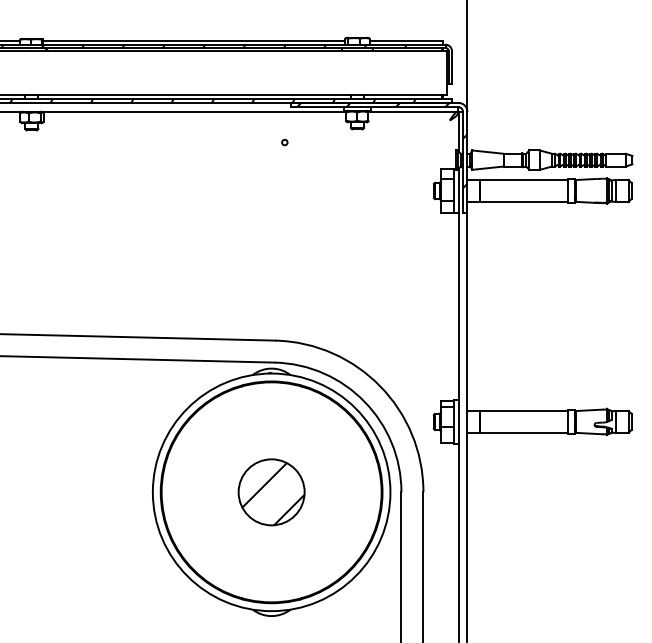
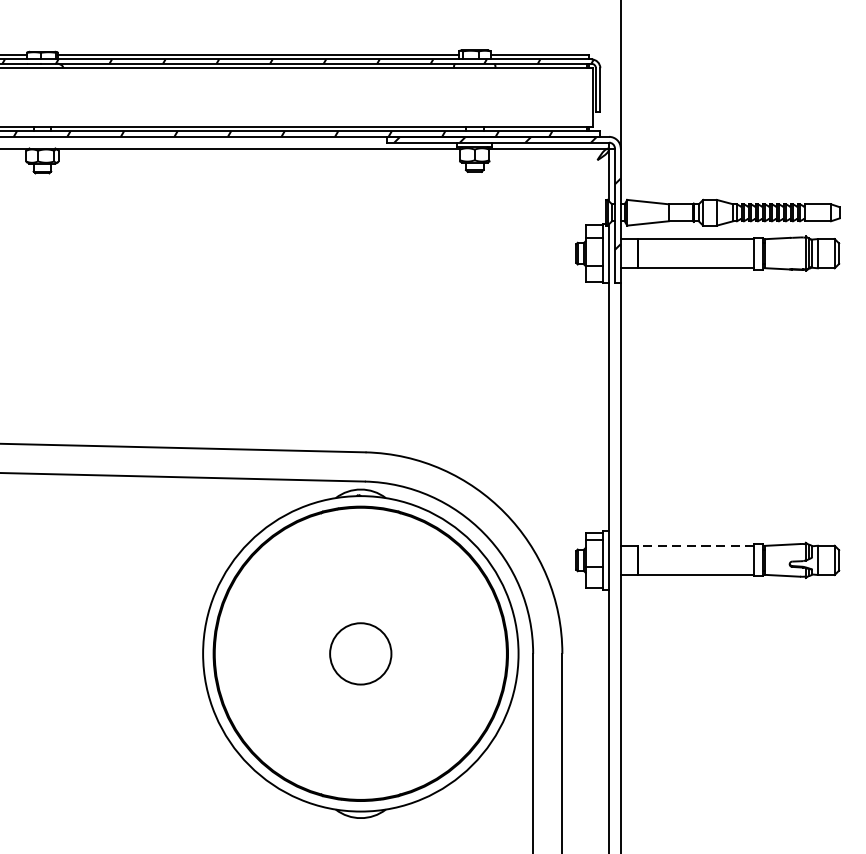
circle: (284, 142) -> (377, 189), removed
line: (524, 410) -> (696, 545), solid -> dashed
part: (271, 492) -> (360, 654), size x0.7

